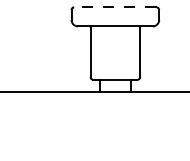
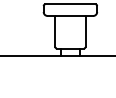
line: (113, 7) -> (69, 4), dashed -> solid

